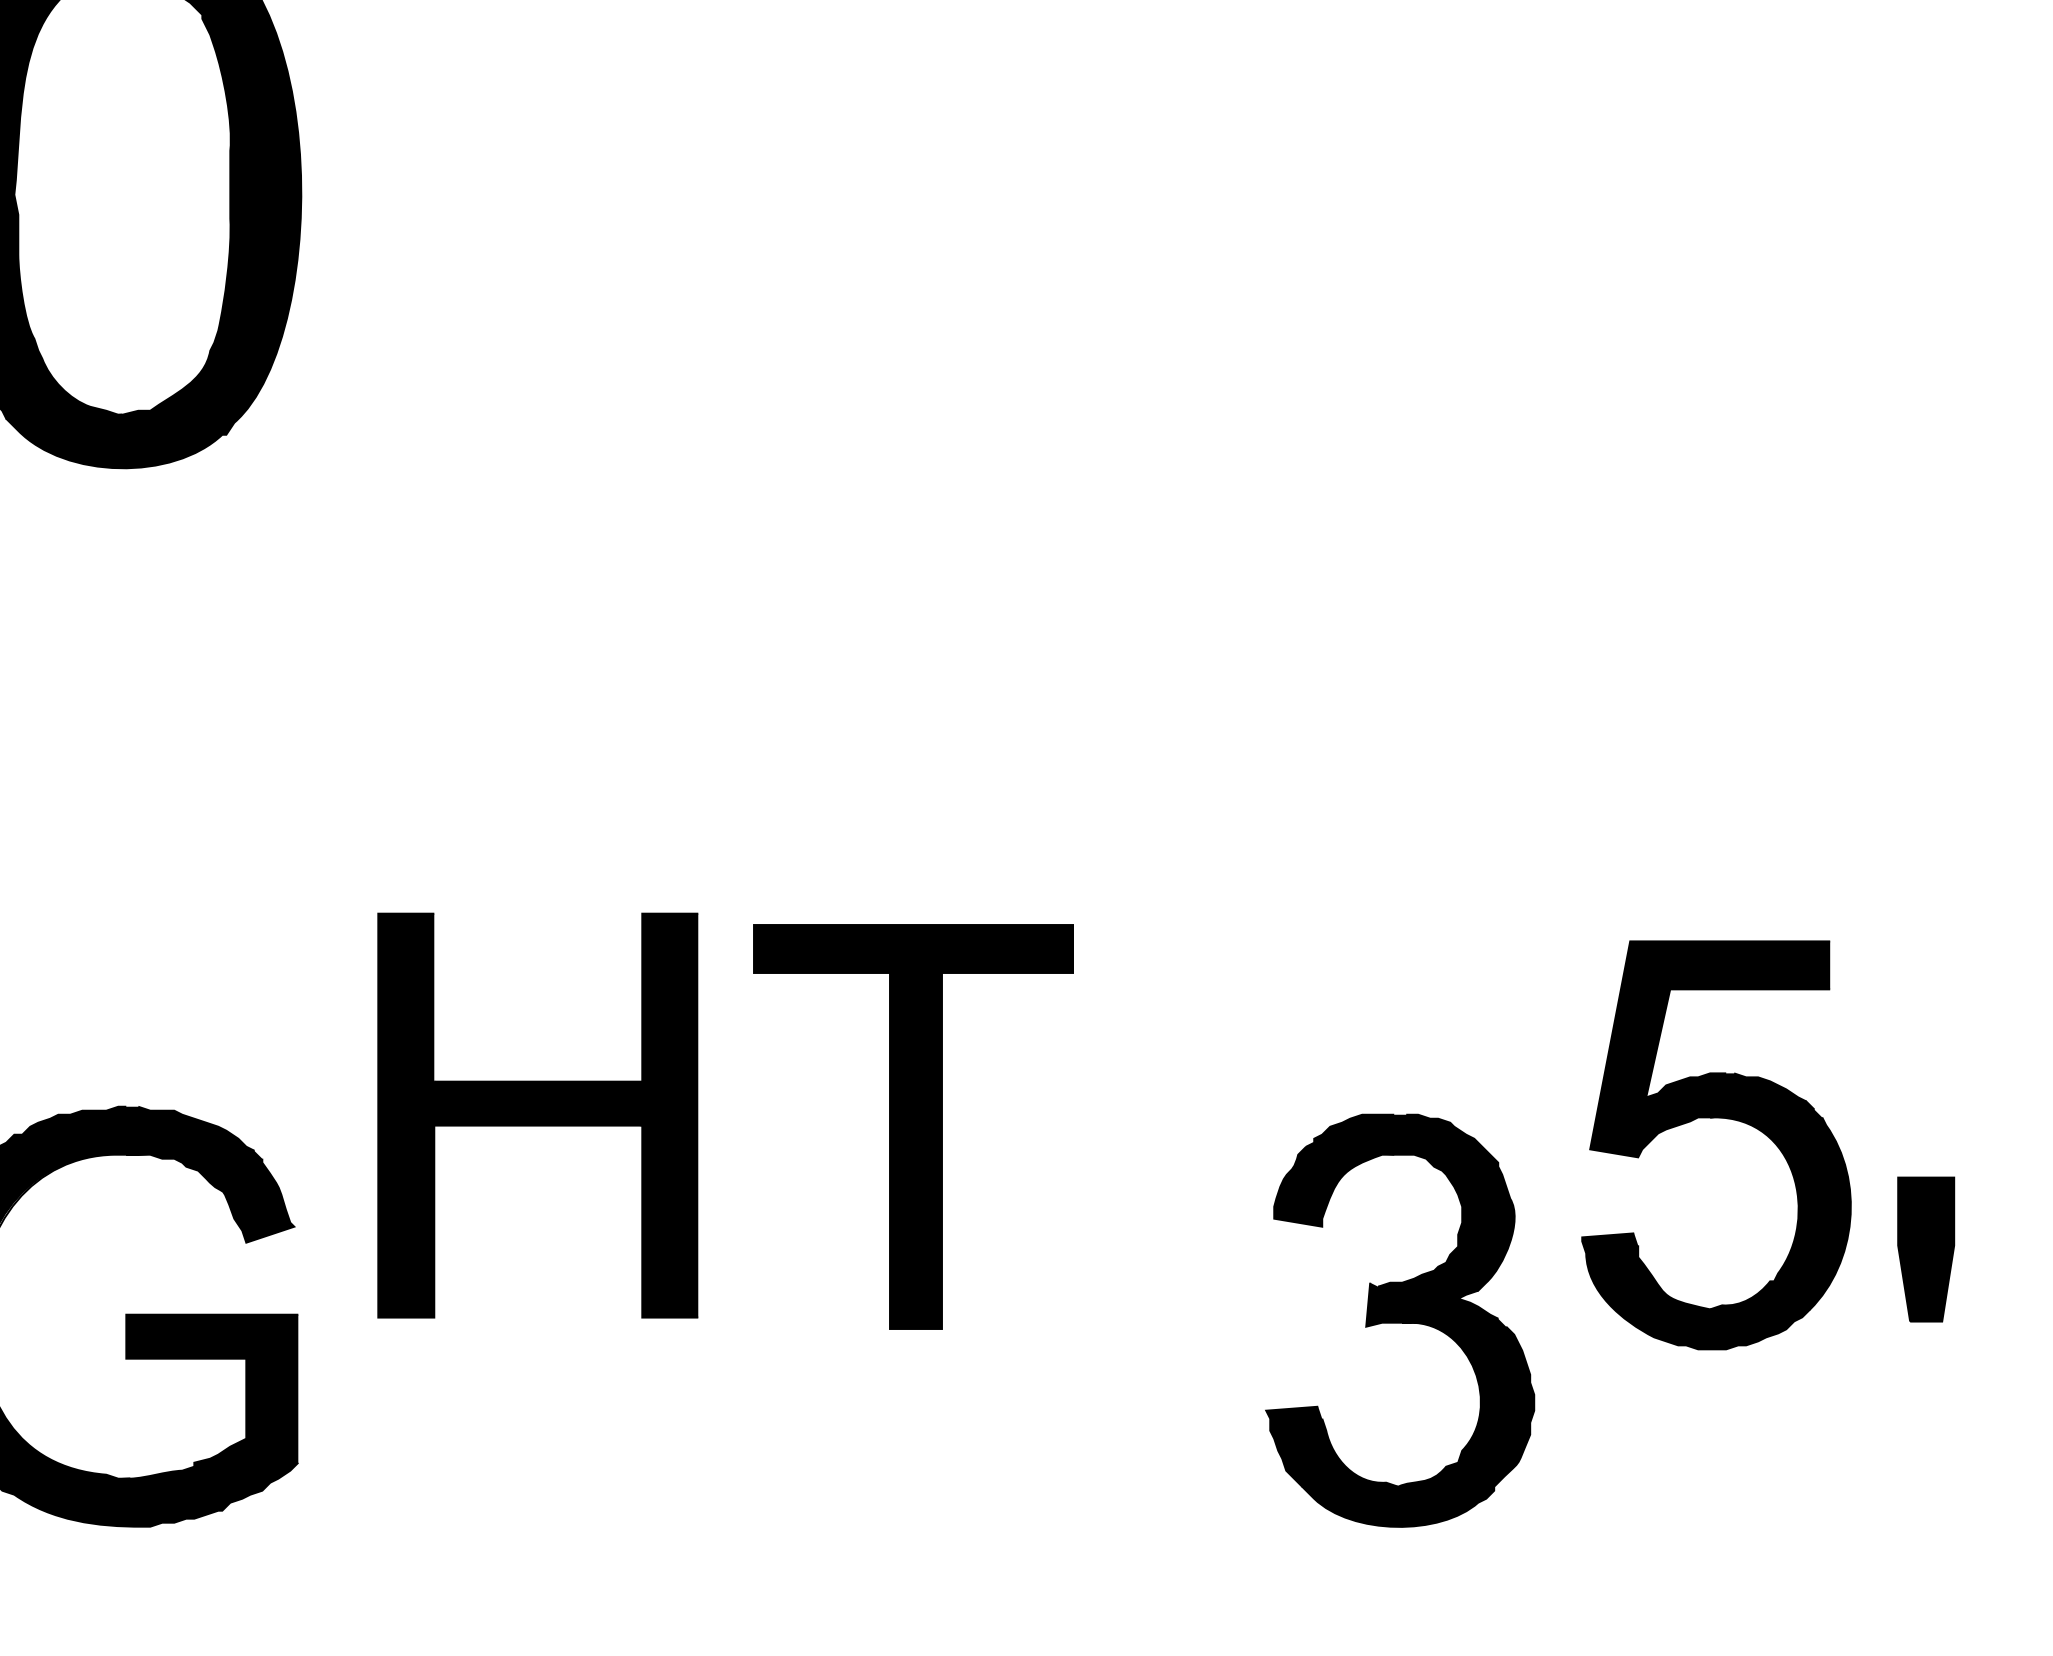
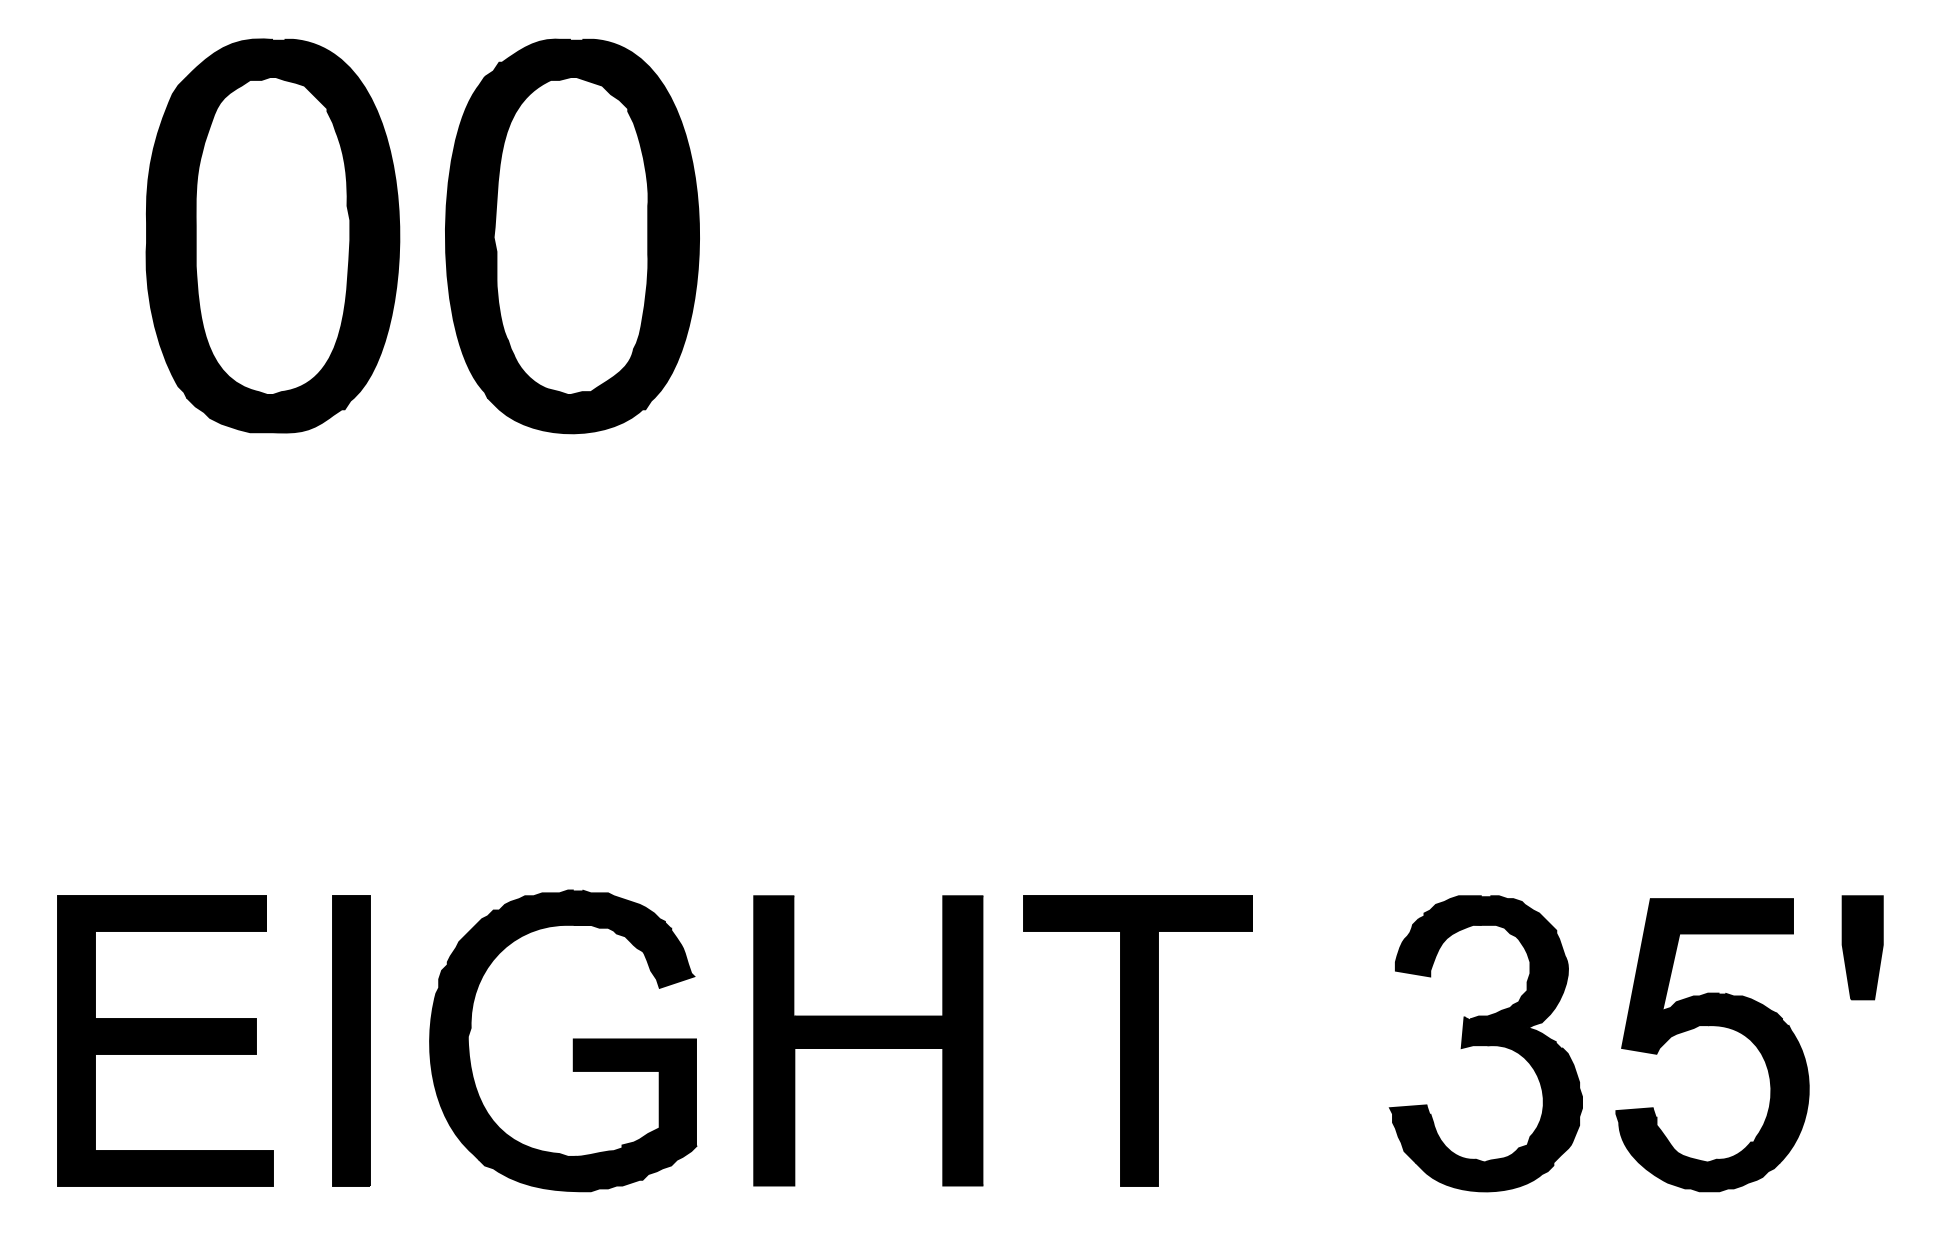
part: (537, 1115) -> (868, 1040), moved
part: (1717, 1119) -> (1713, 1026), moved
part: (913, 1126) -> (1137, 1040), moved
part: (1925, 1249) -> (1862, 947), moved

